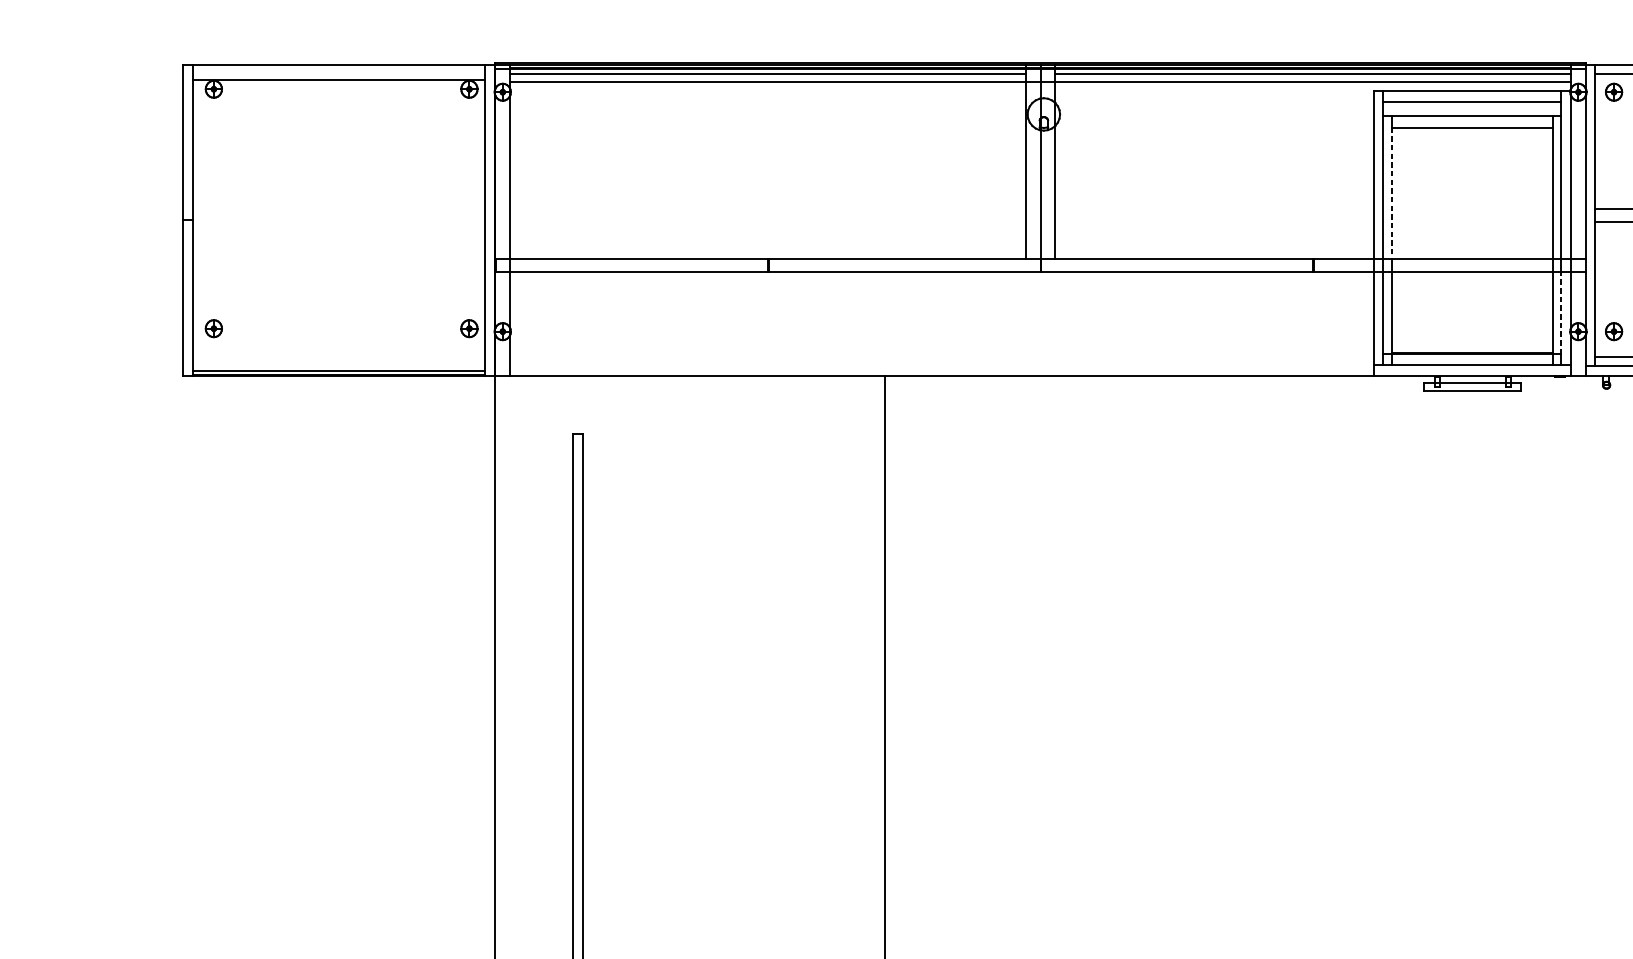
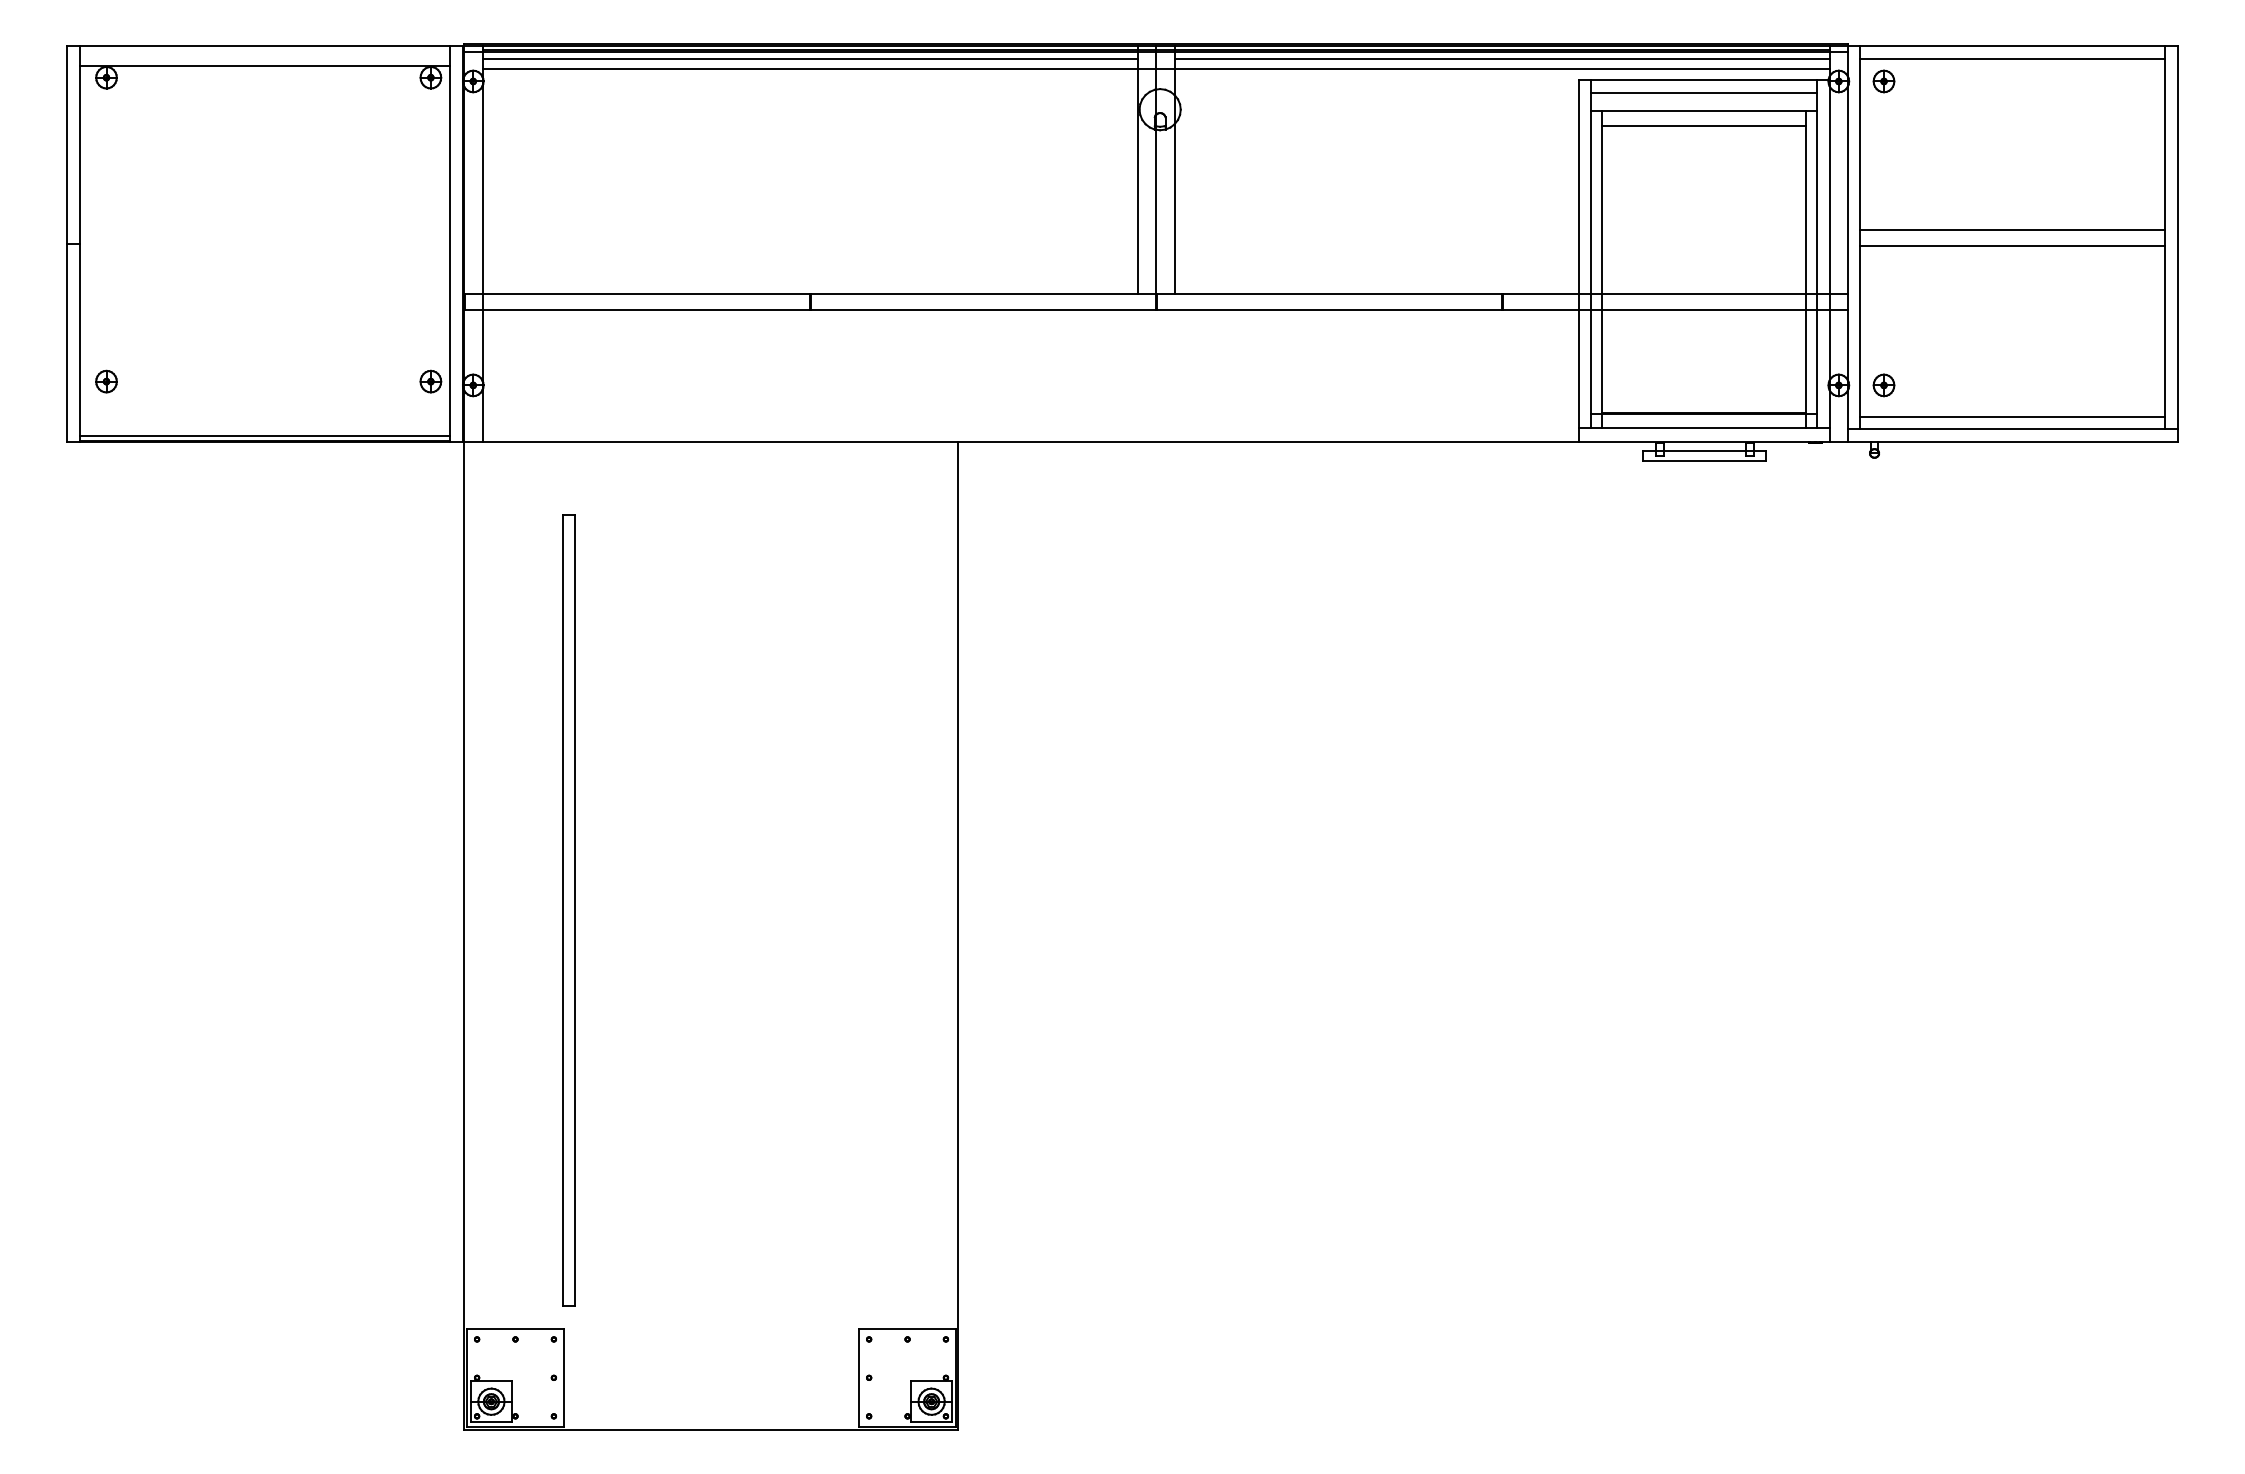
line: (1392, 193) -> (1602, 209), dashed -> solid
line: (1561, 312) -> (1817, 361), dashed -> solid

